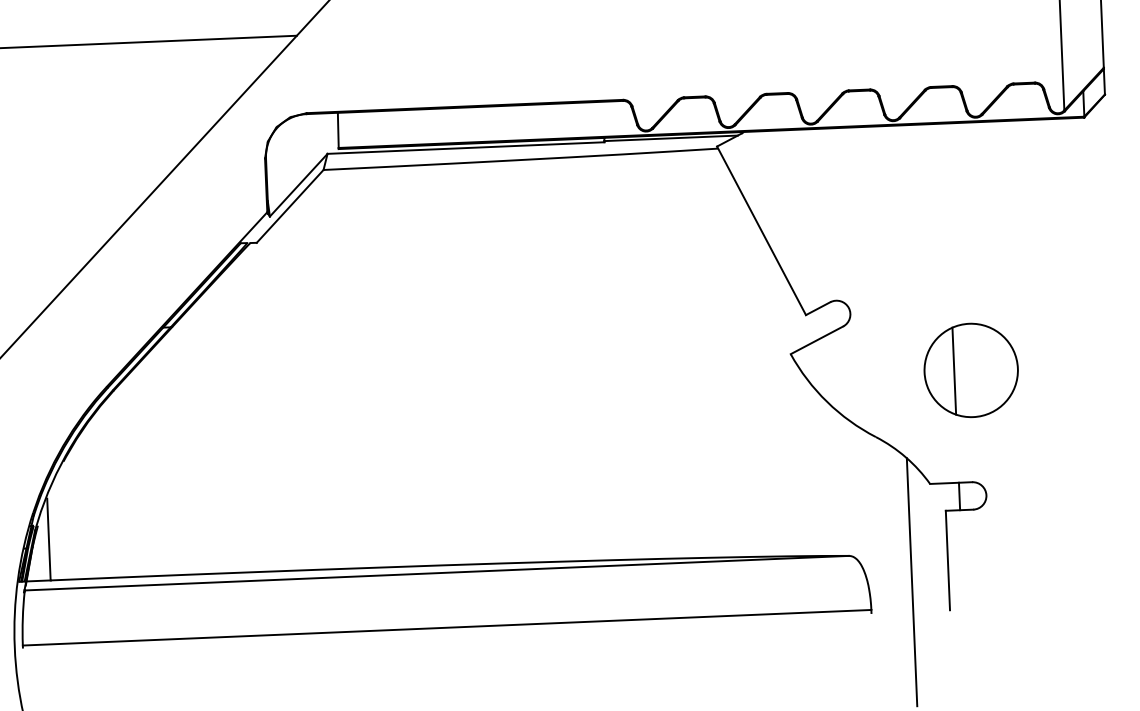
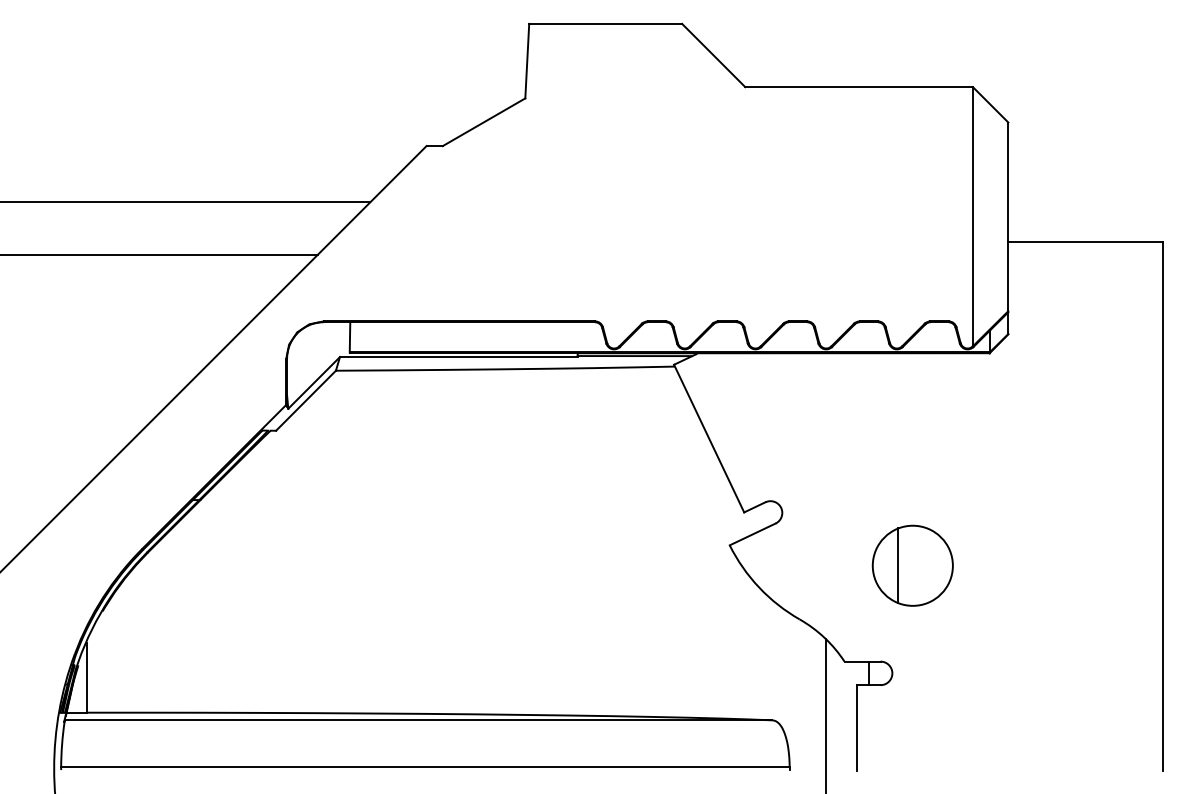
part: (970, 370) -> (912, 565), moved

